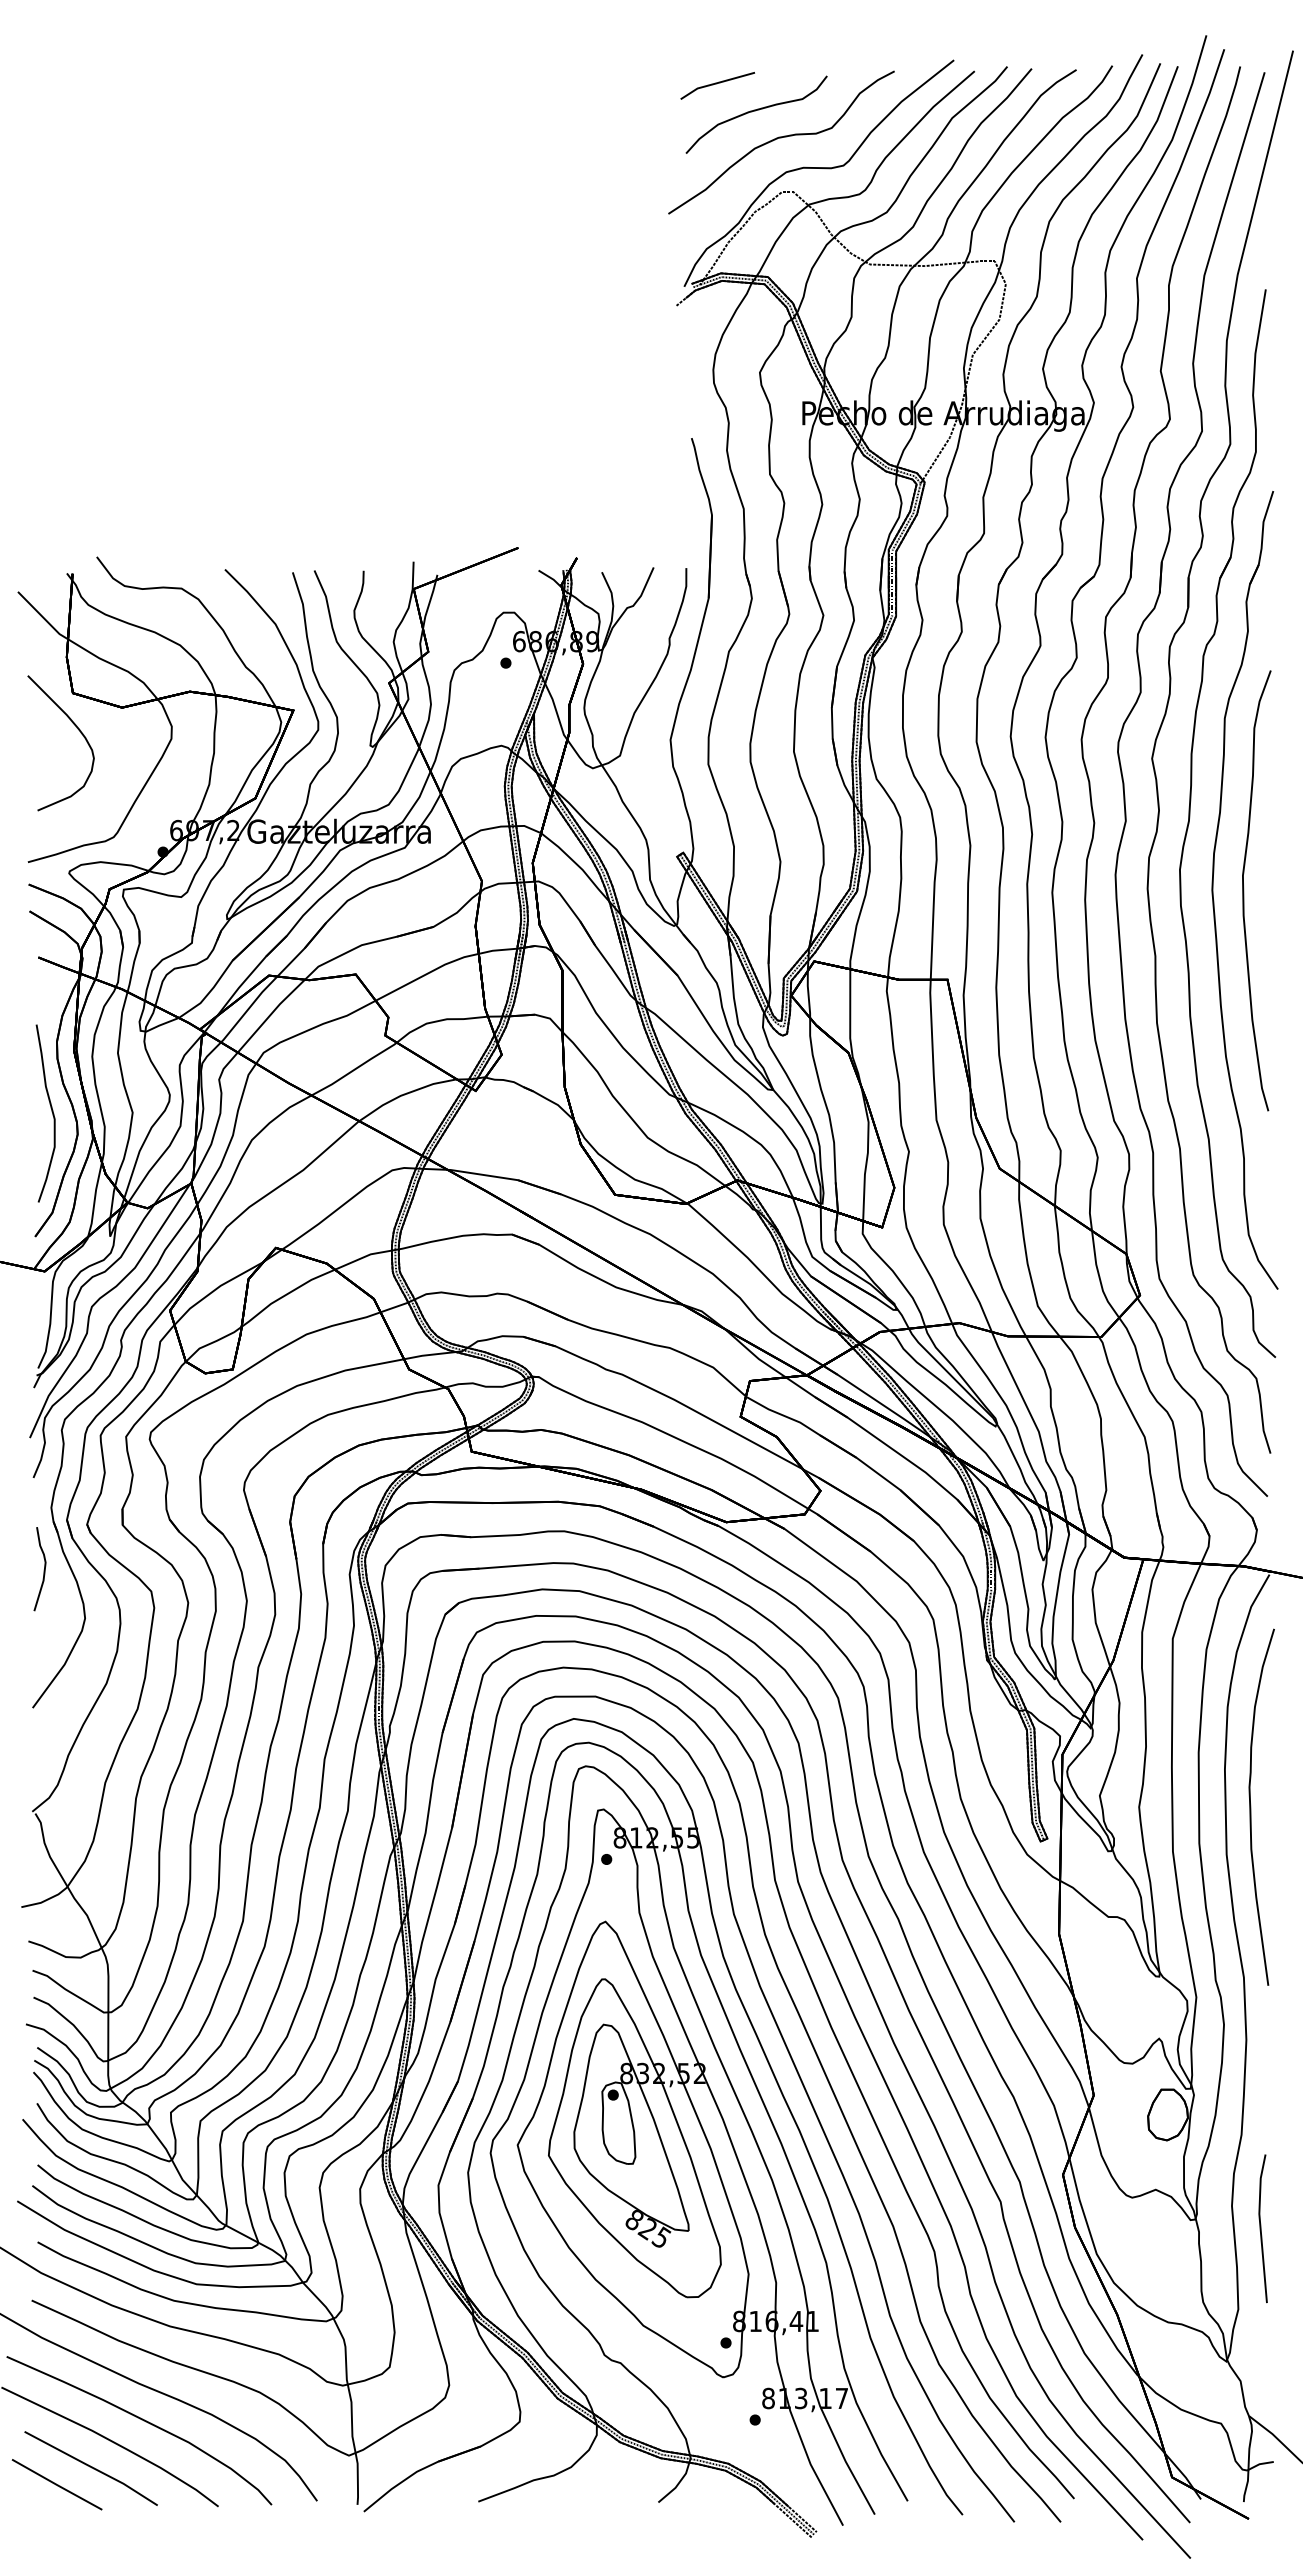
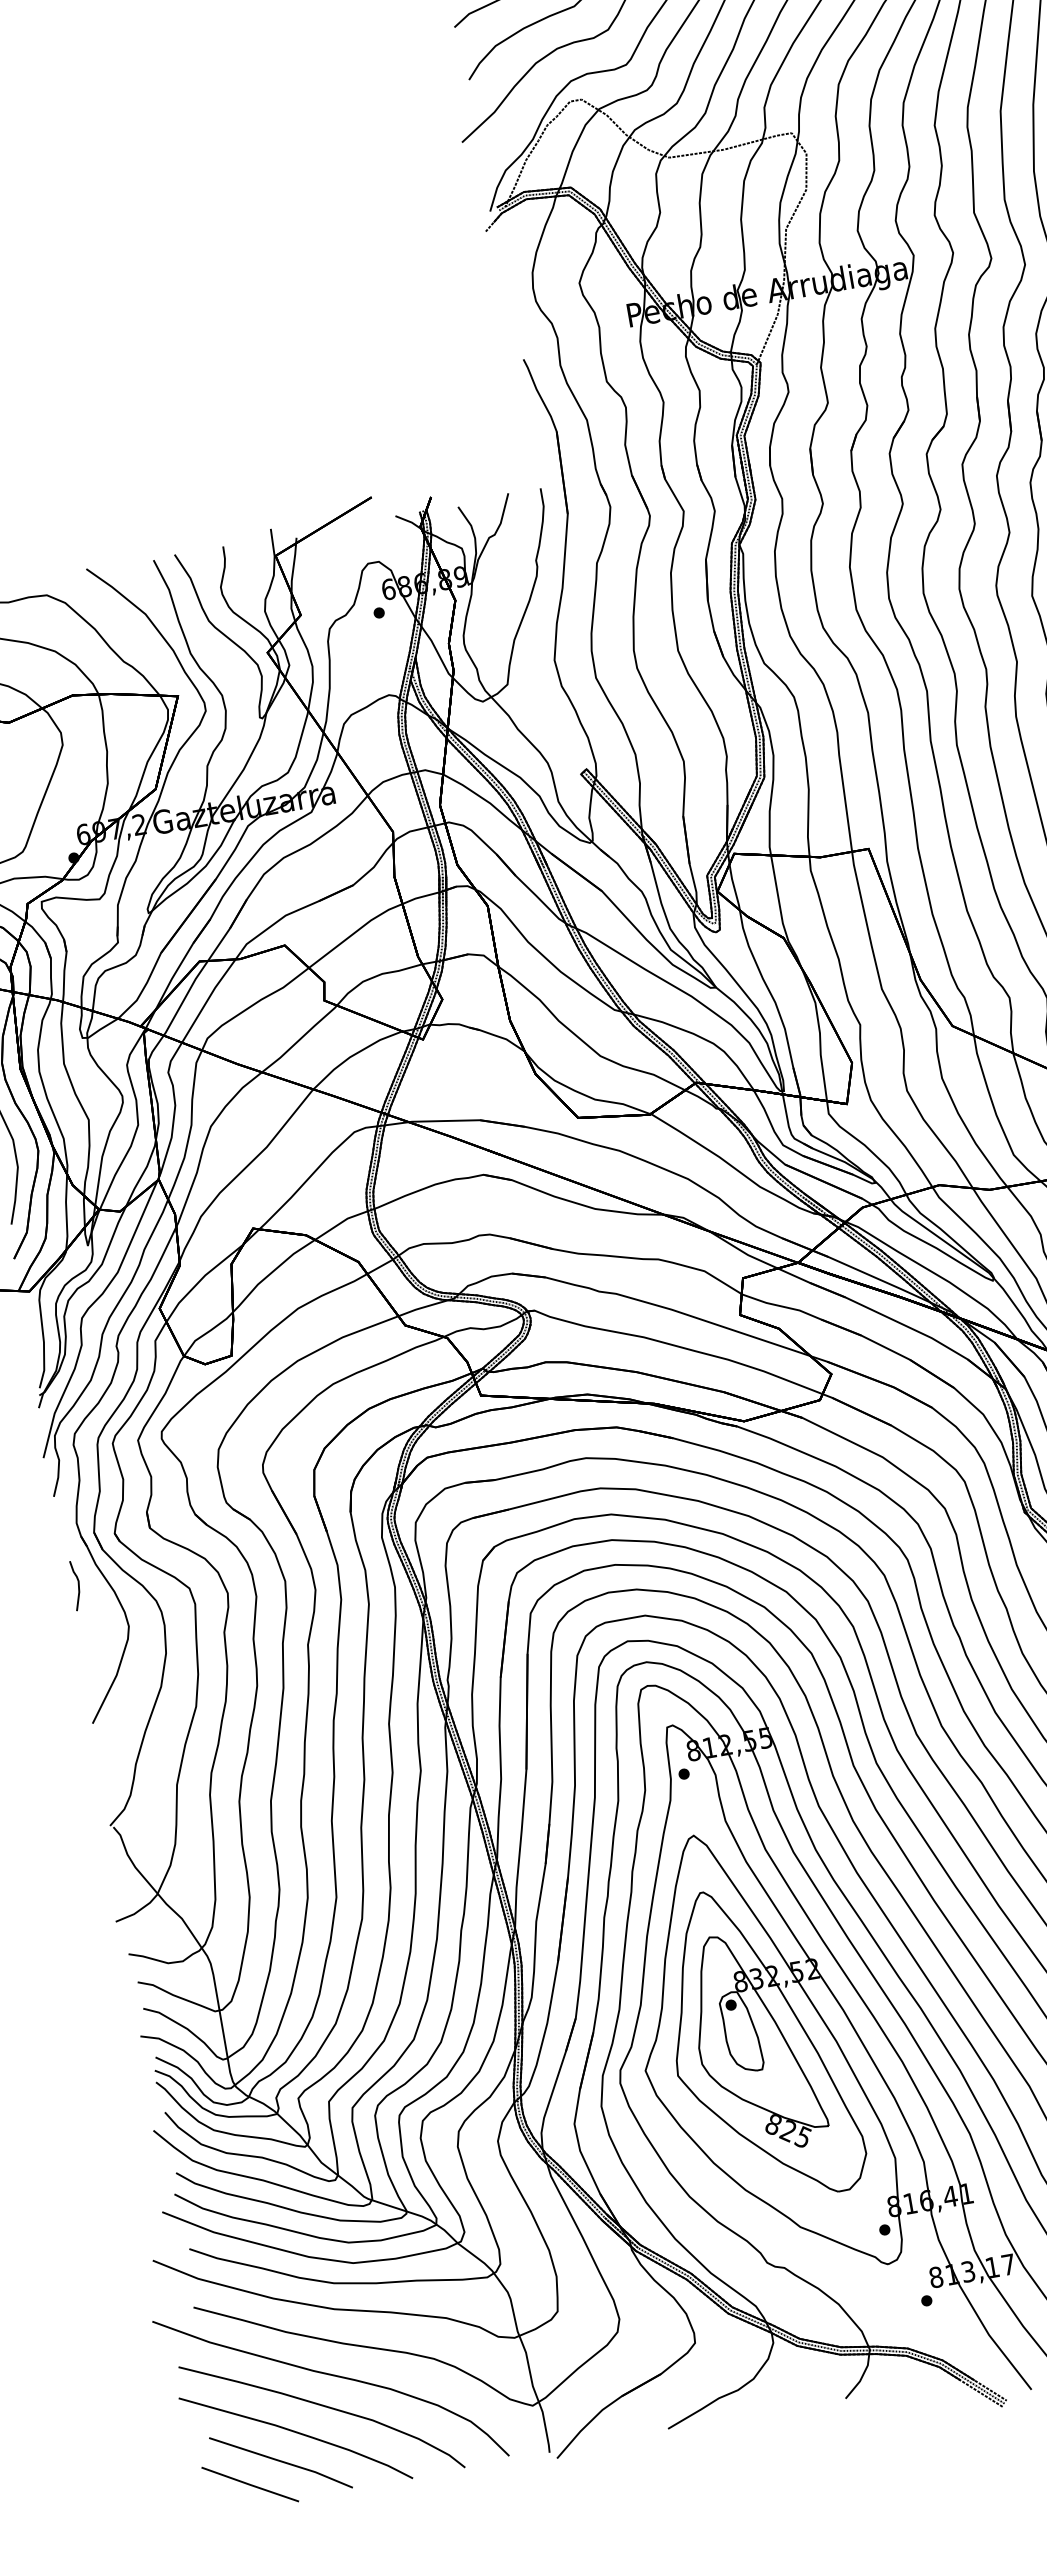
part: (39, 1569) -> (75, 1586), size x0.6

